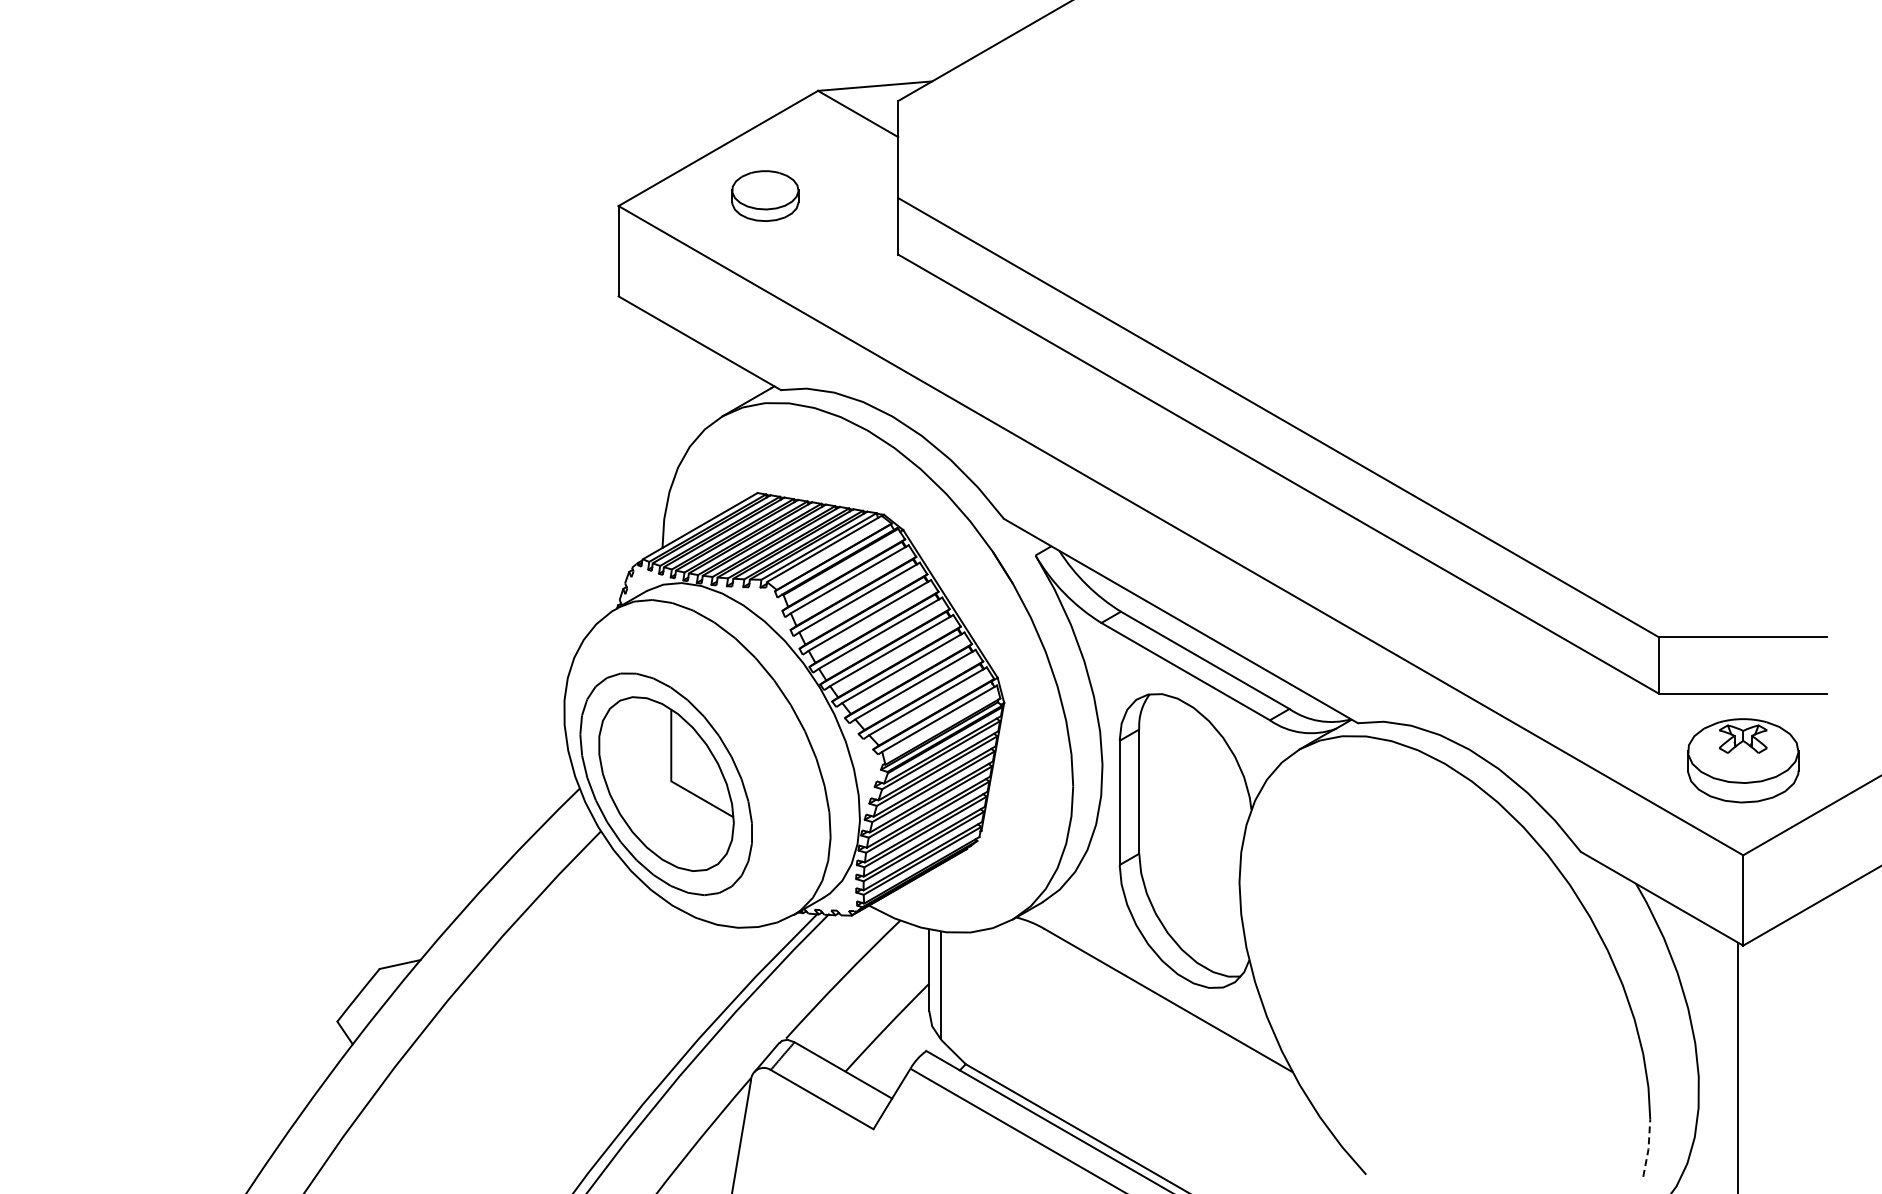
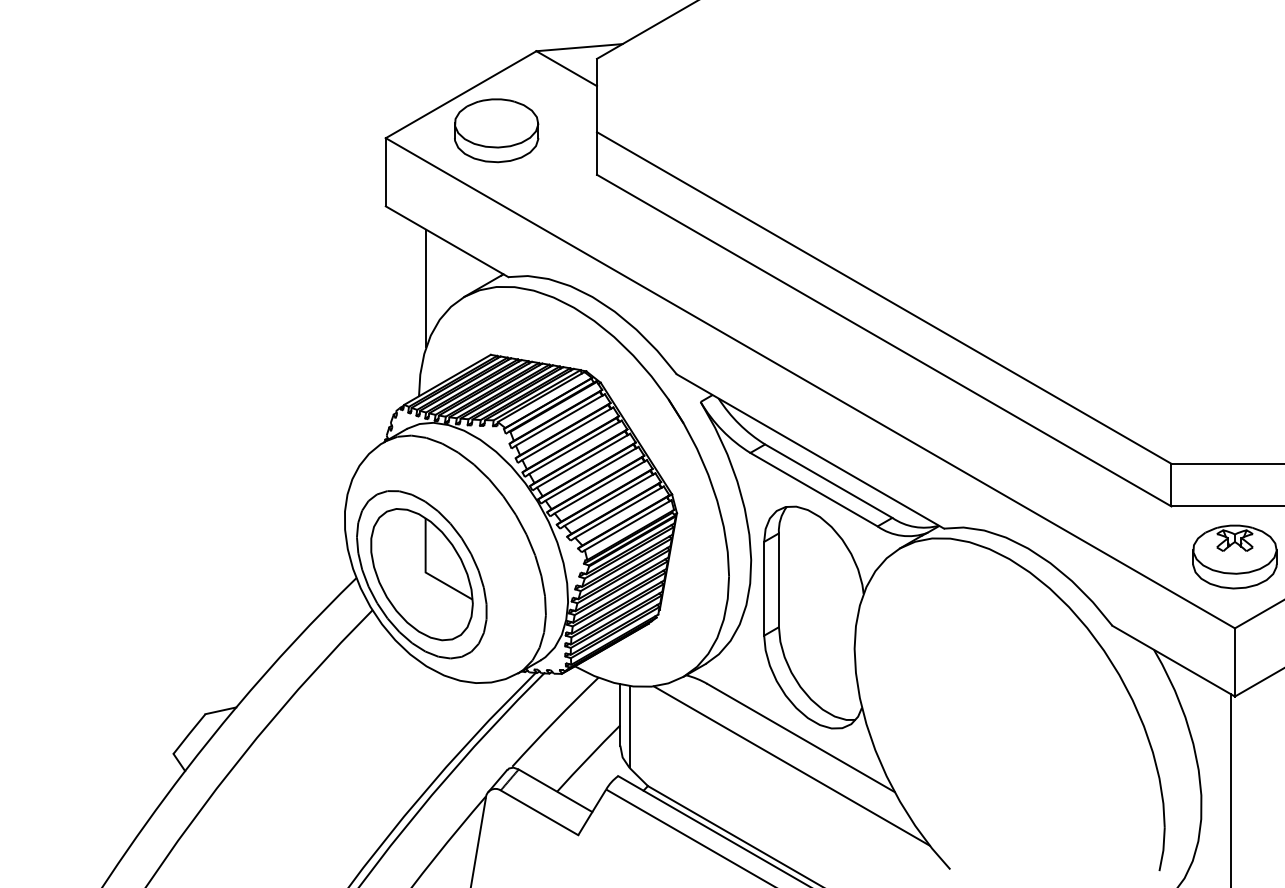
part: (765, 195) -> (496, 130), size x1.67
line: (672, 404) -> (426, 288), added
line: (1156, 1037) -> (791, 765), added
line: (1648, 1148) -> (1163, 849), dashed -> solid

